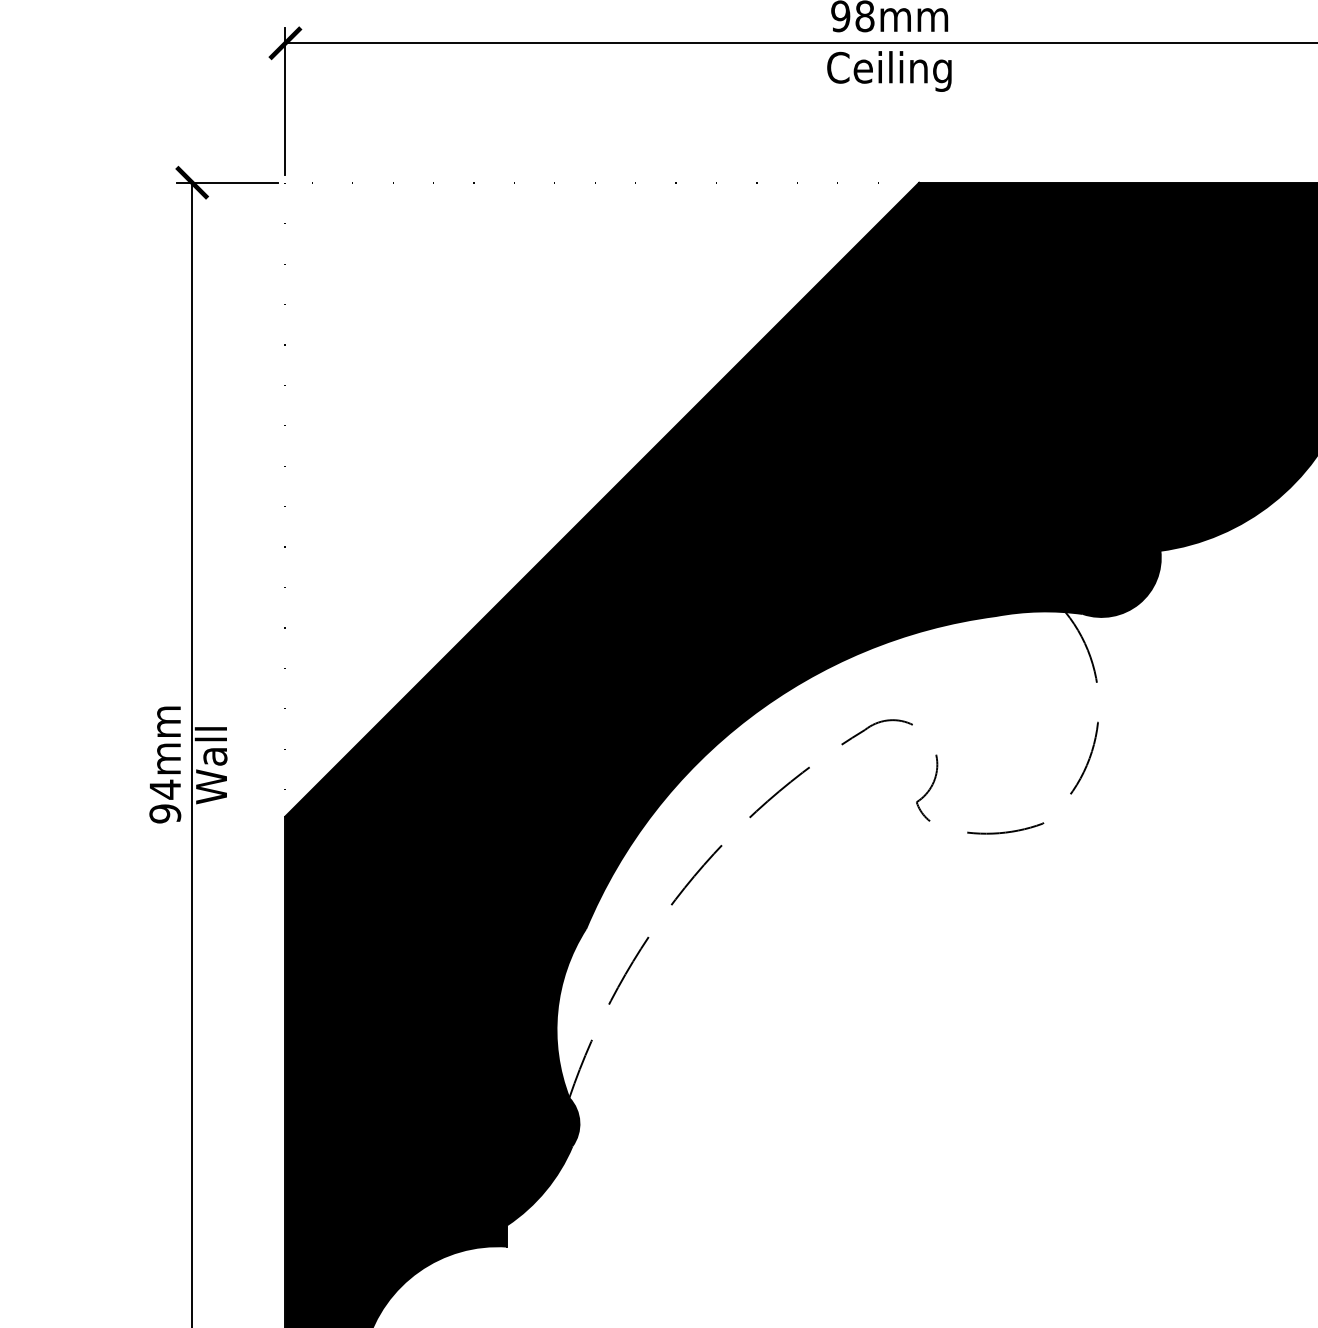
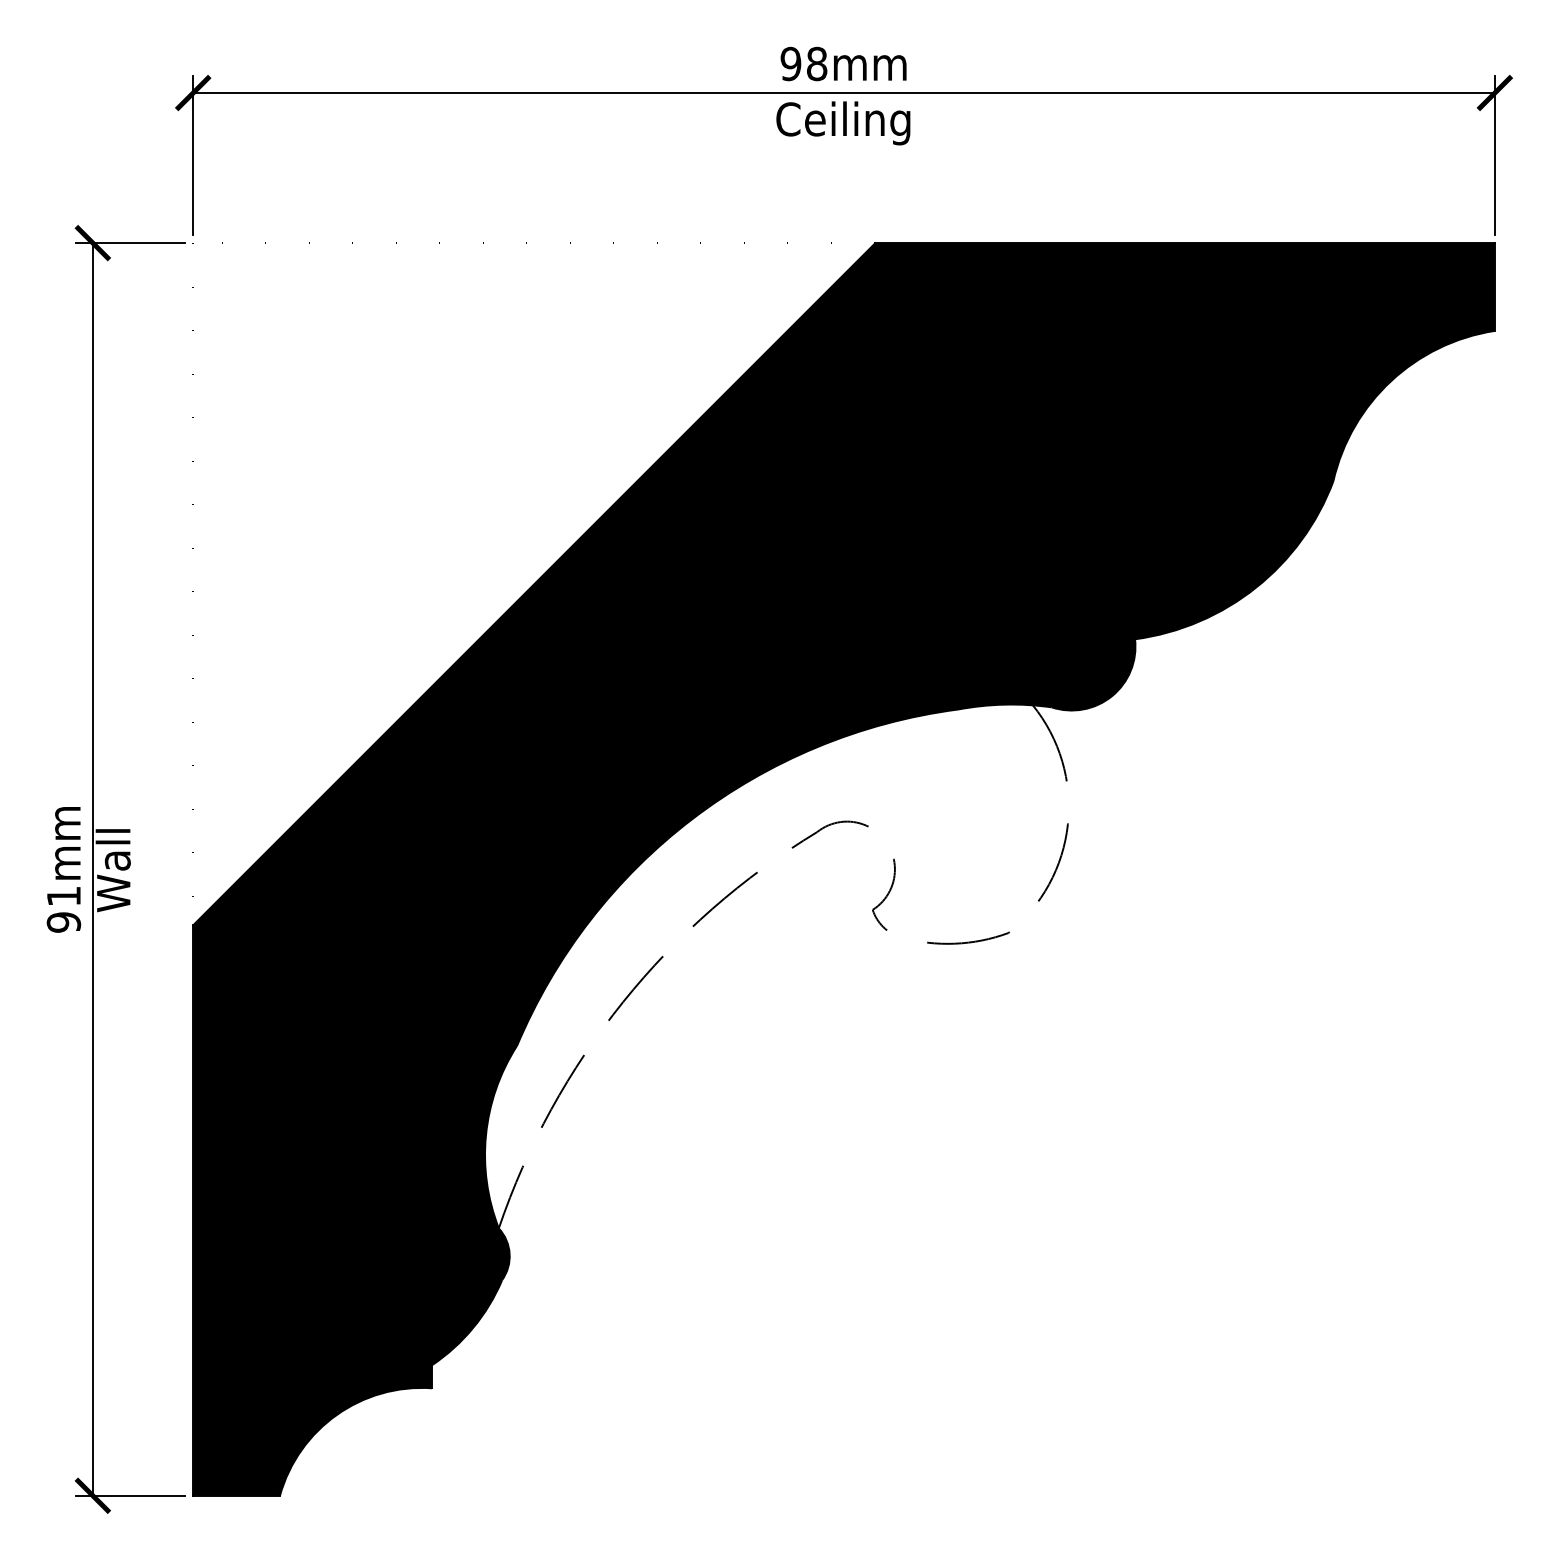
text: (164, 789) -> (63, 896), 94mm -> 91mm

